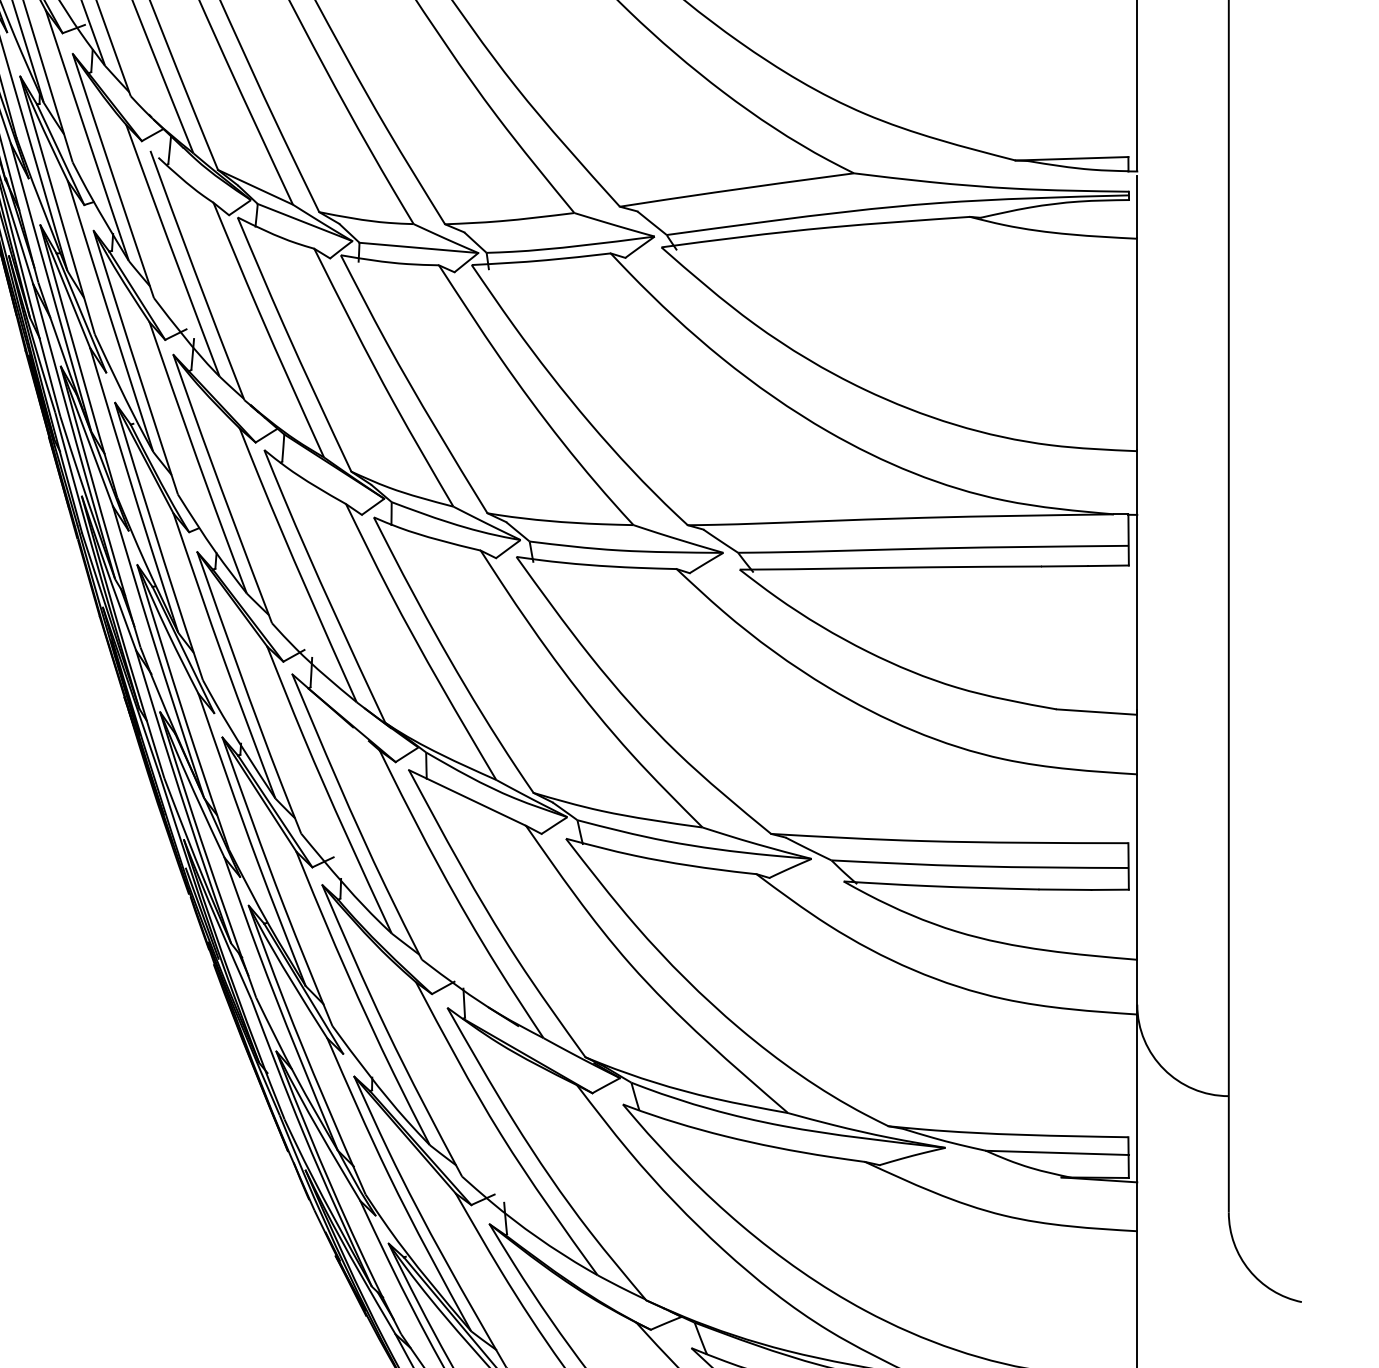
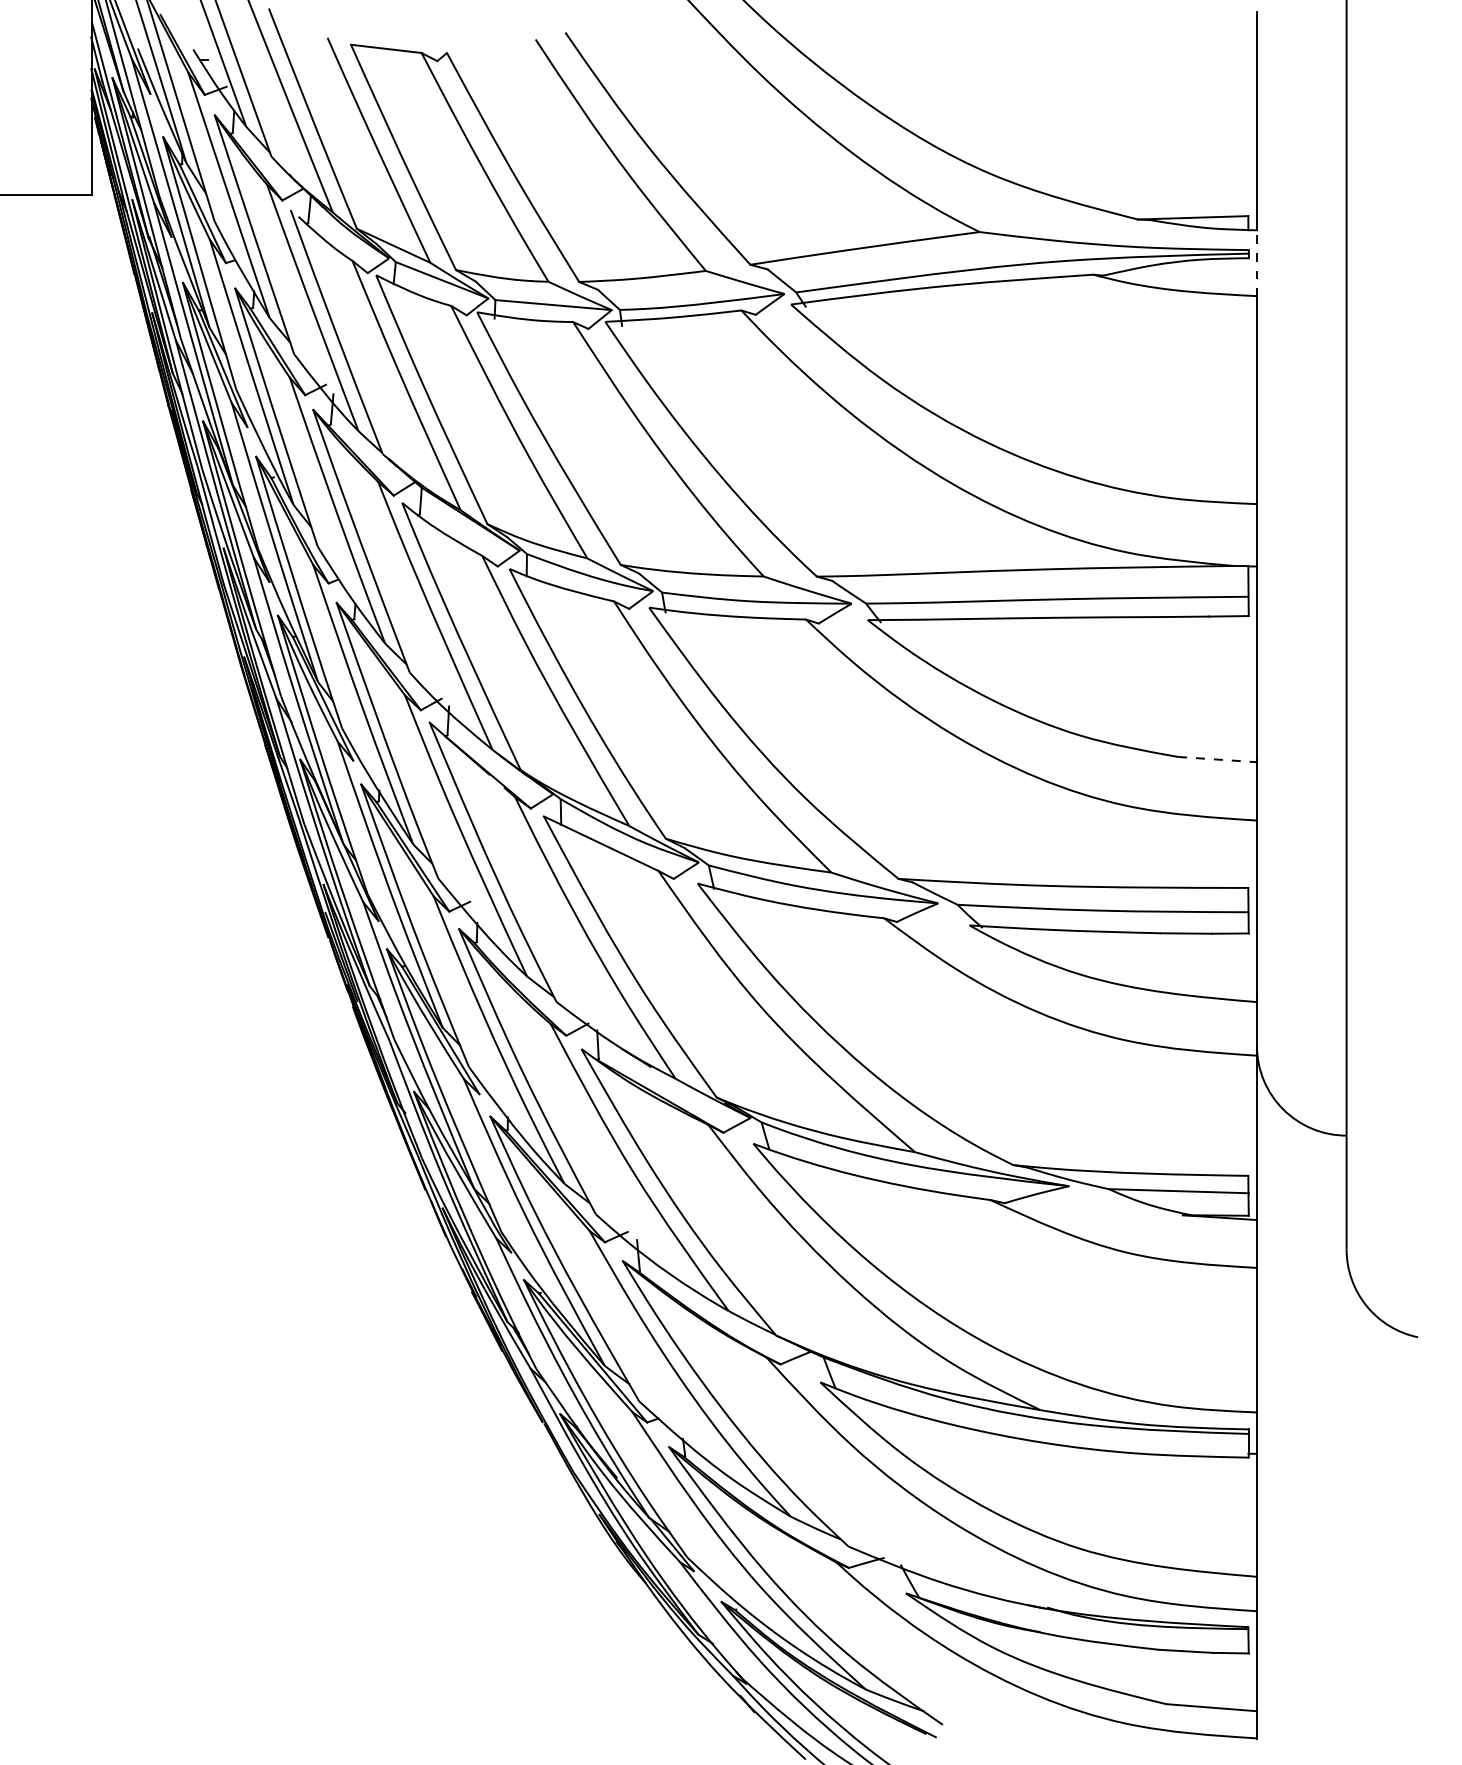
line: (1136, 207) -> (1256, 265), solid -> dashed
line: (1096, 712) -> (1217, 759), solid -> dashed

